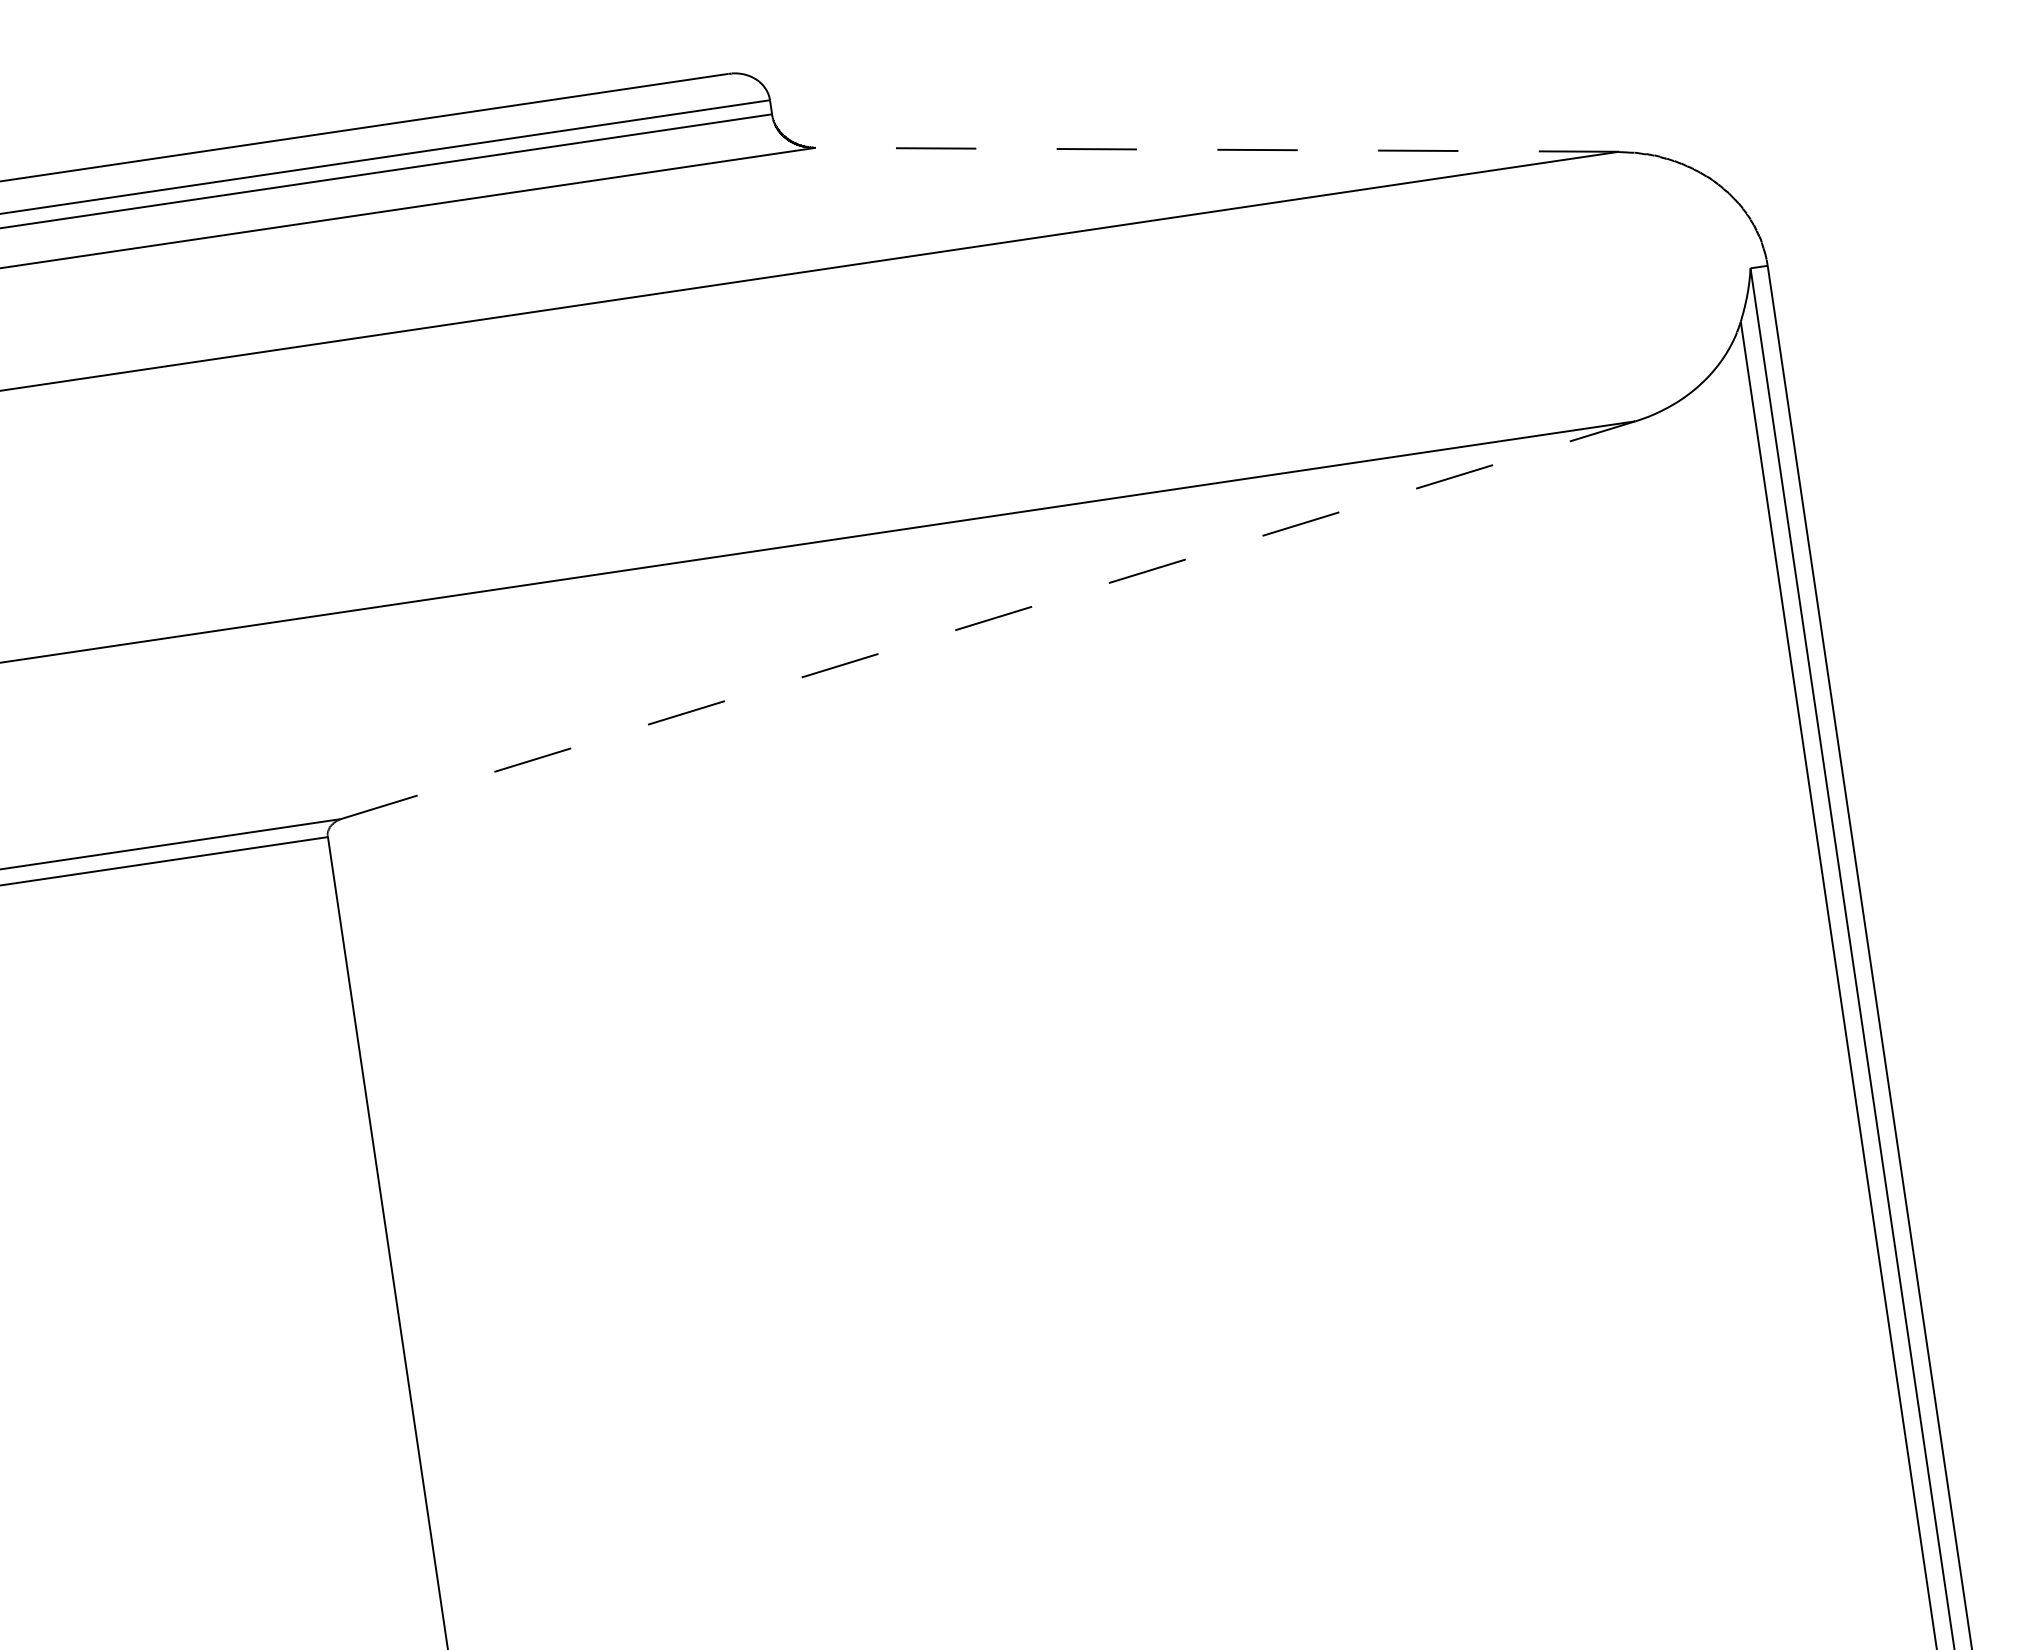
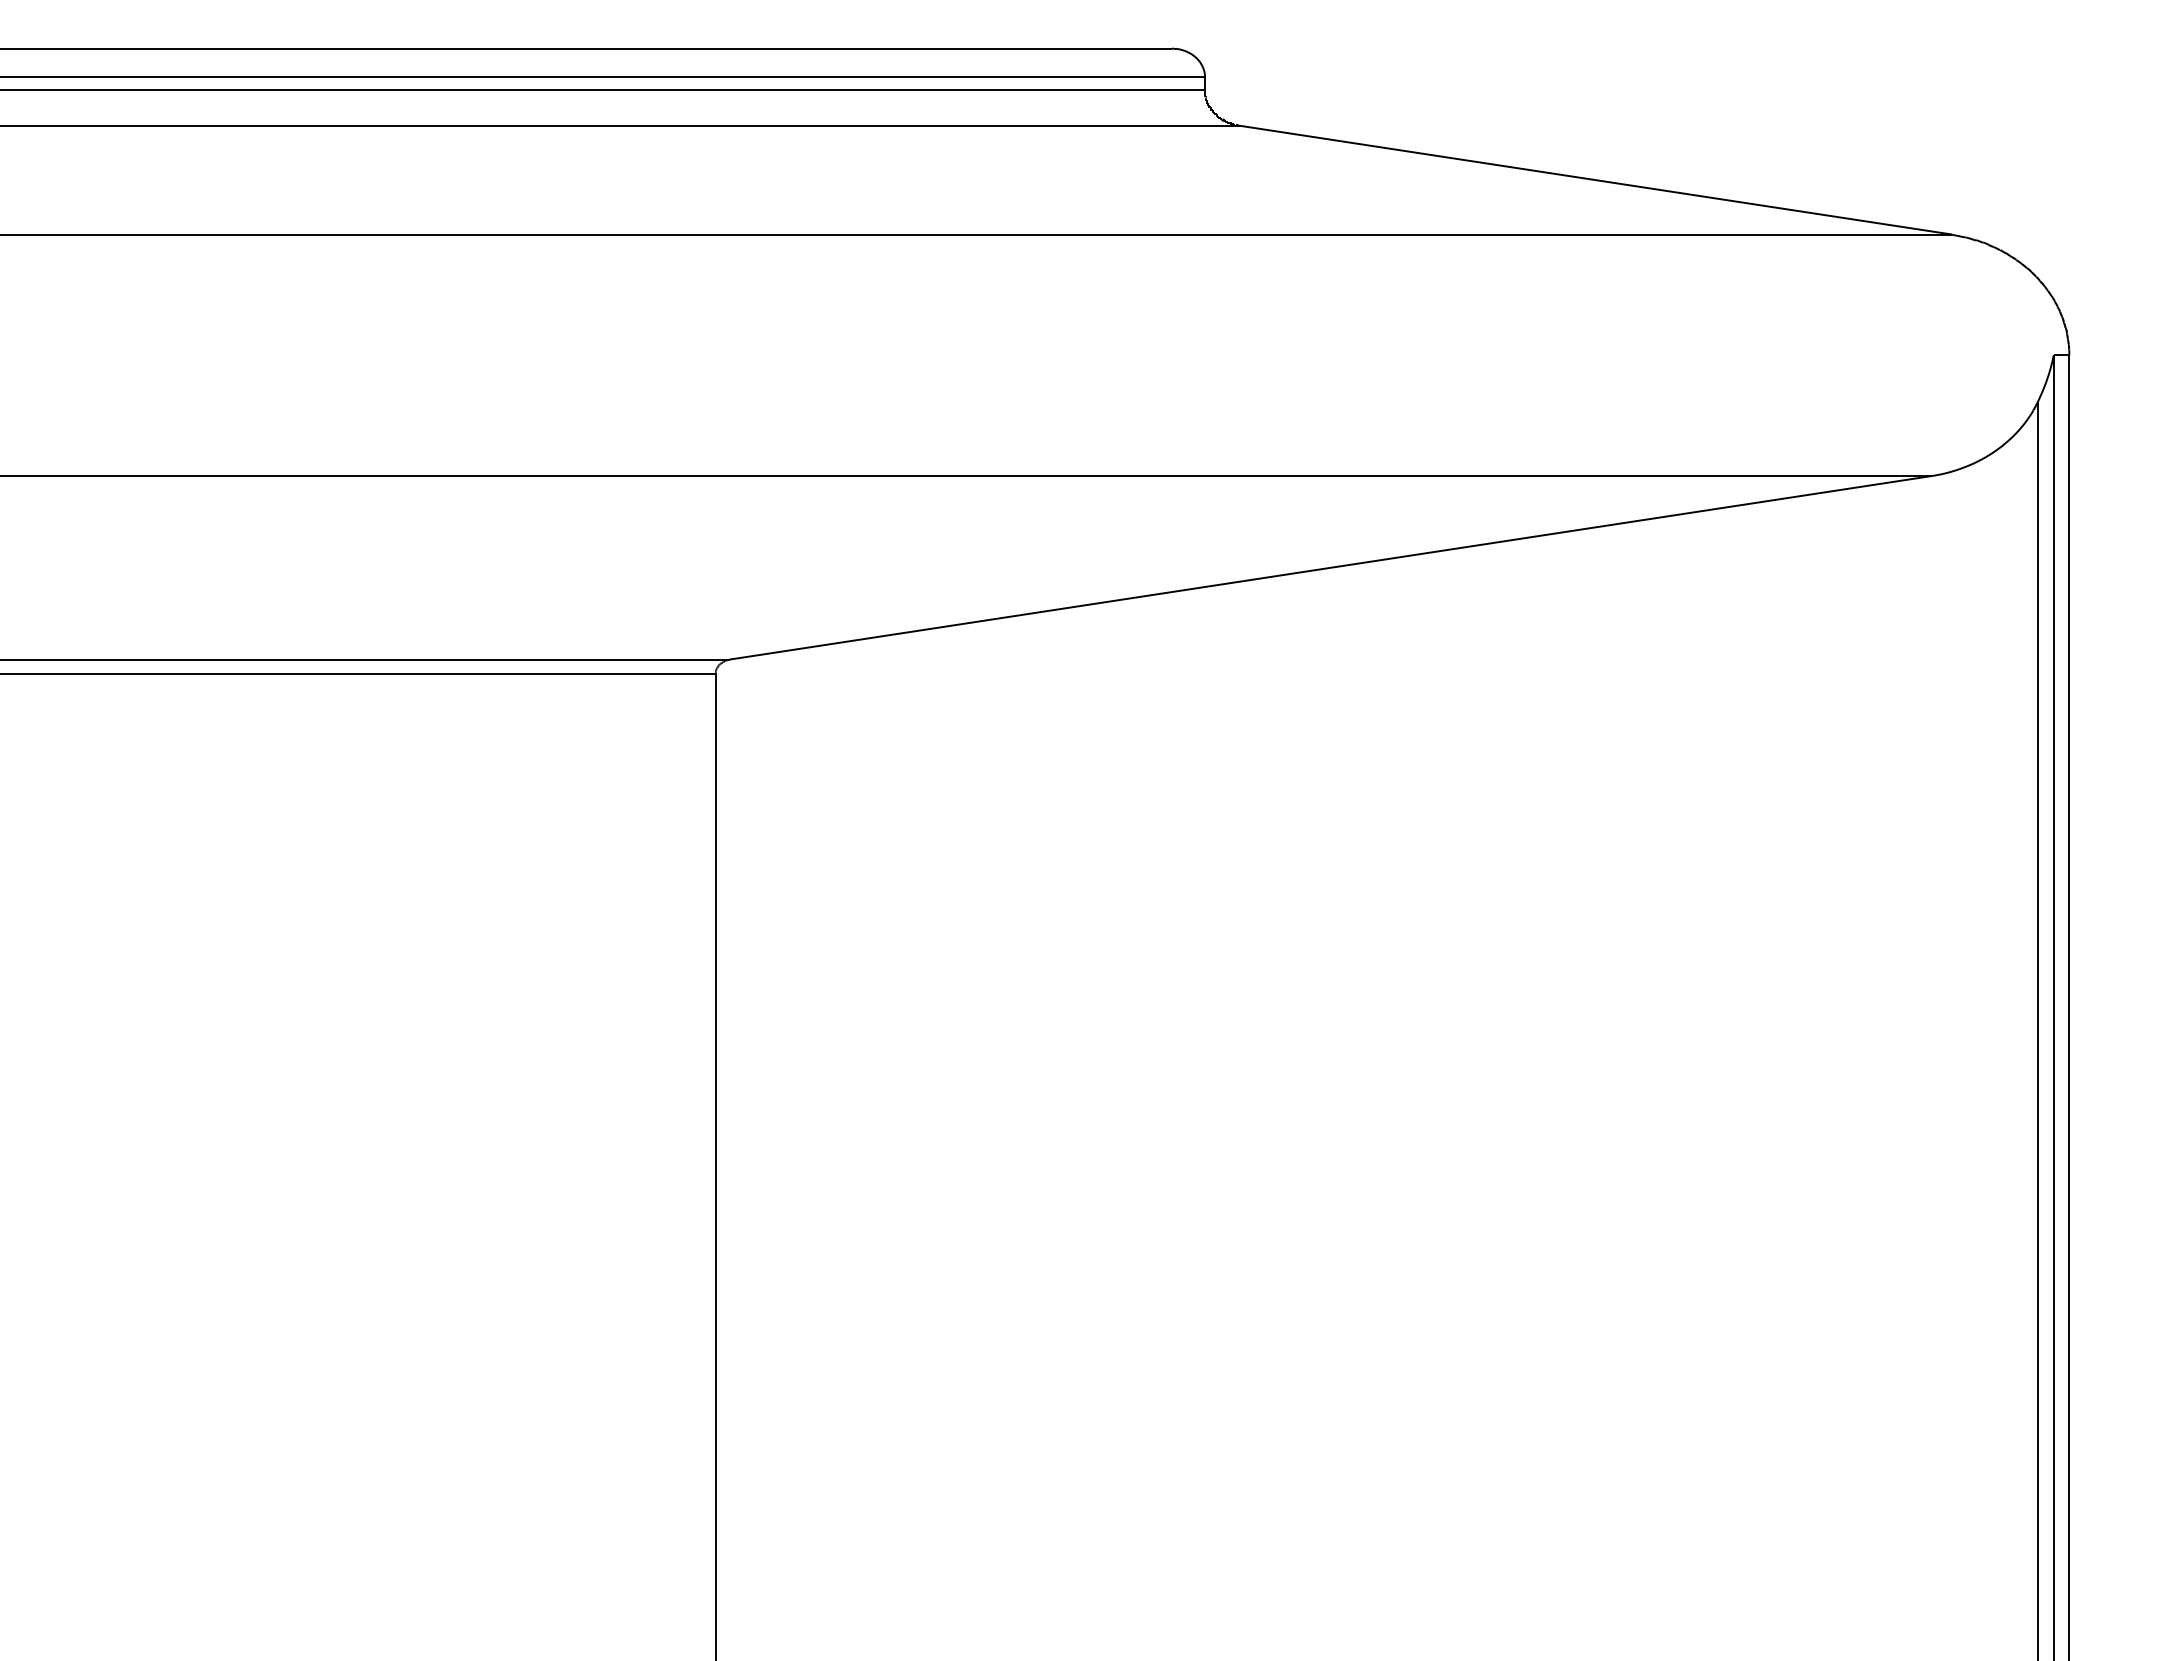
line: (1217, 150) -> (1595, 180), dashed -> solid
line: (987, 619) -> (1330, 567), dashed -> solid

